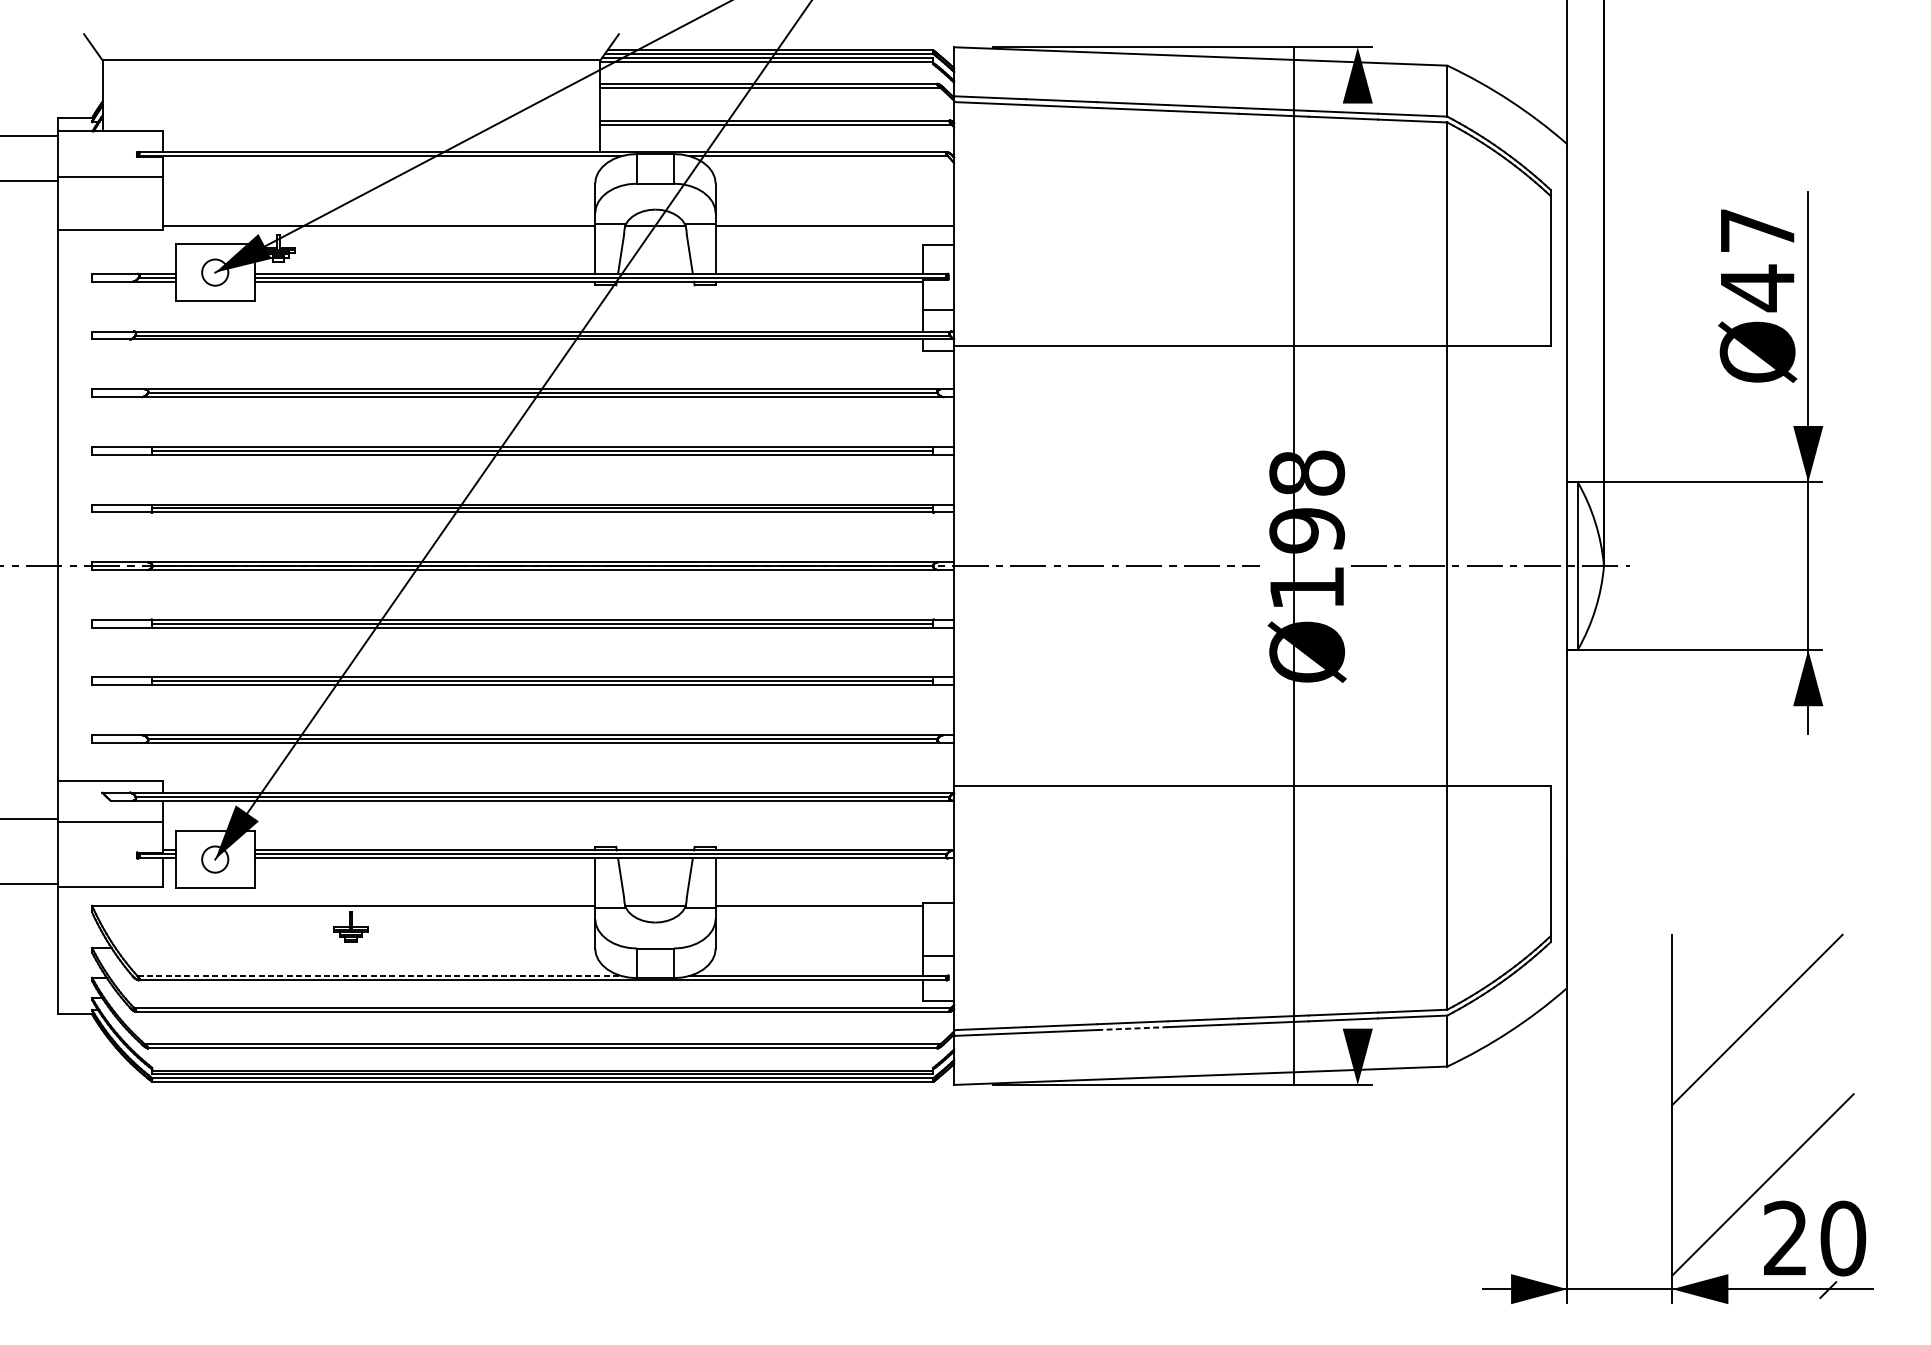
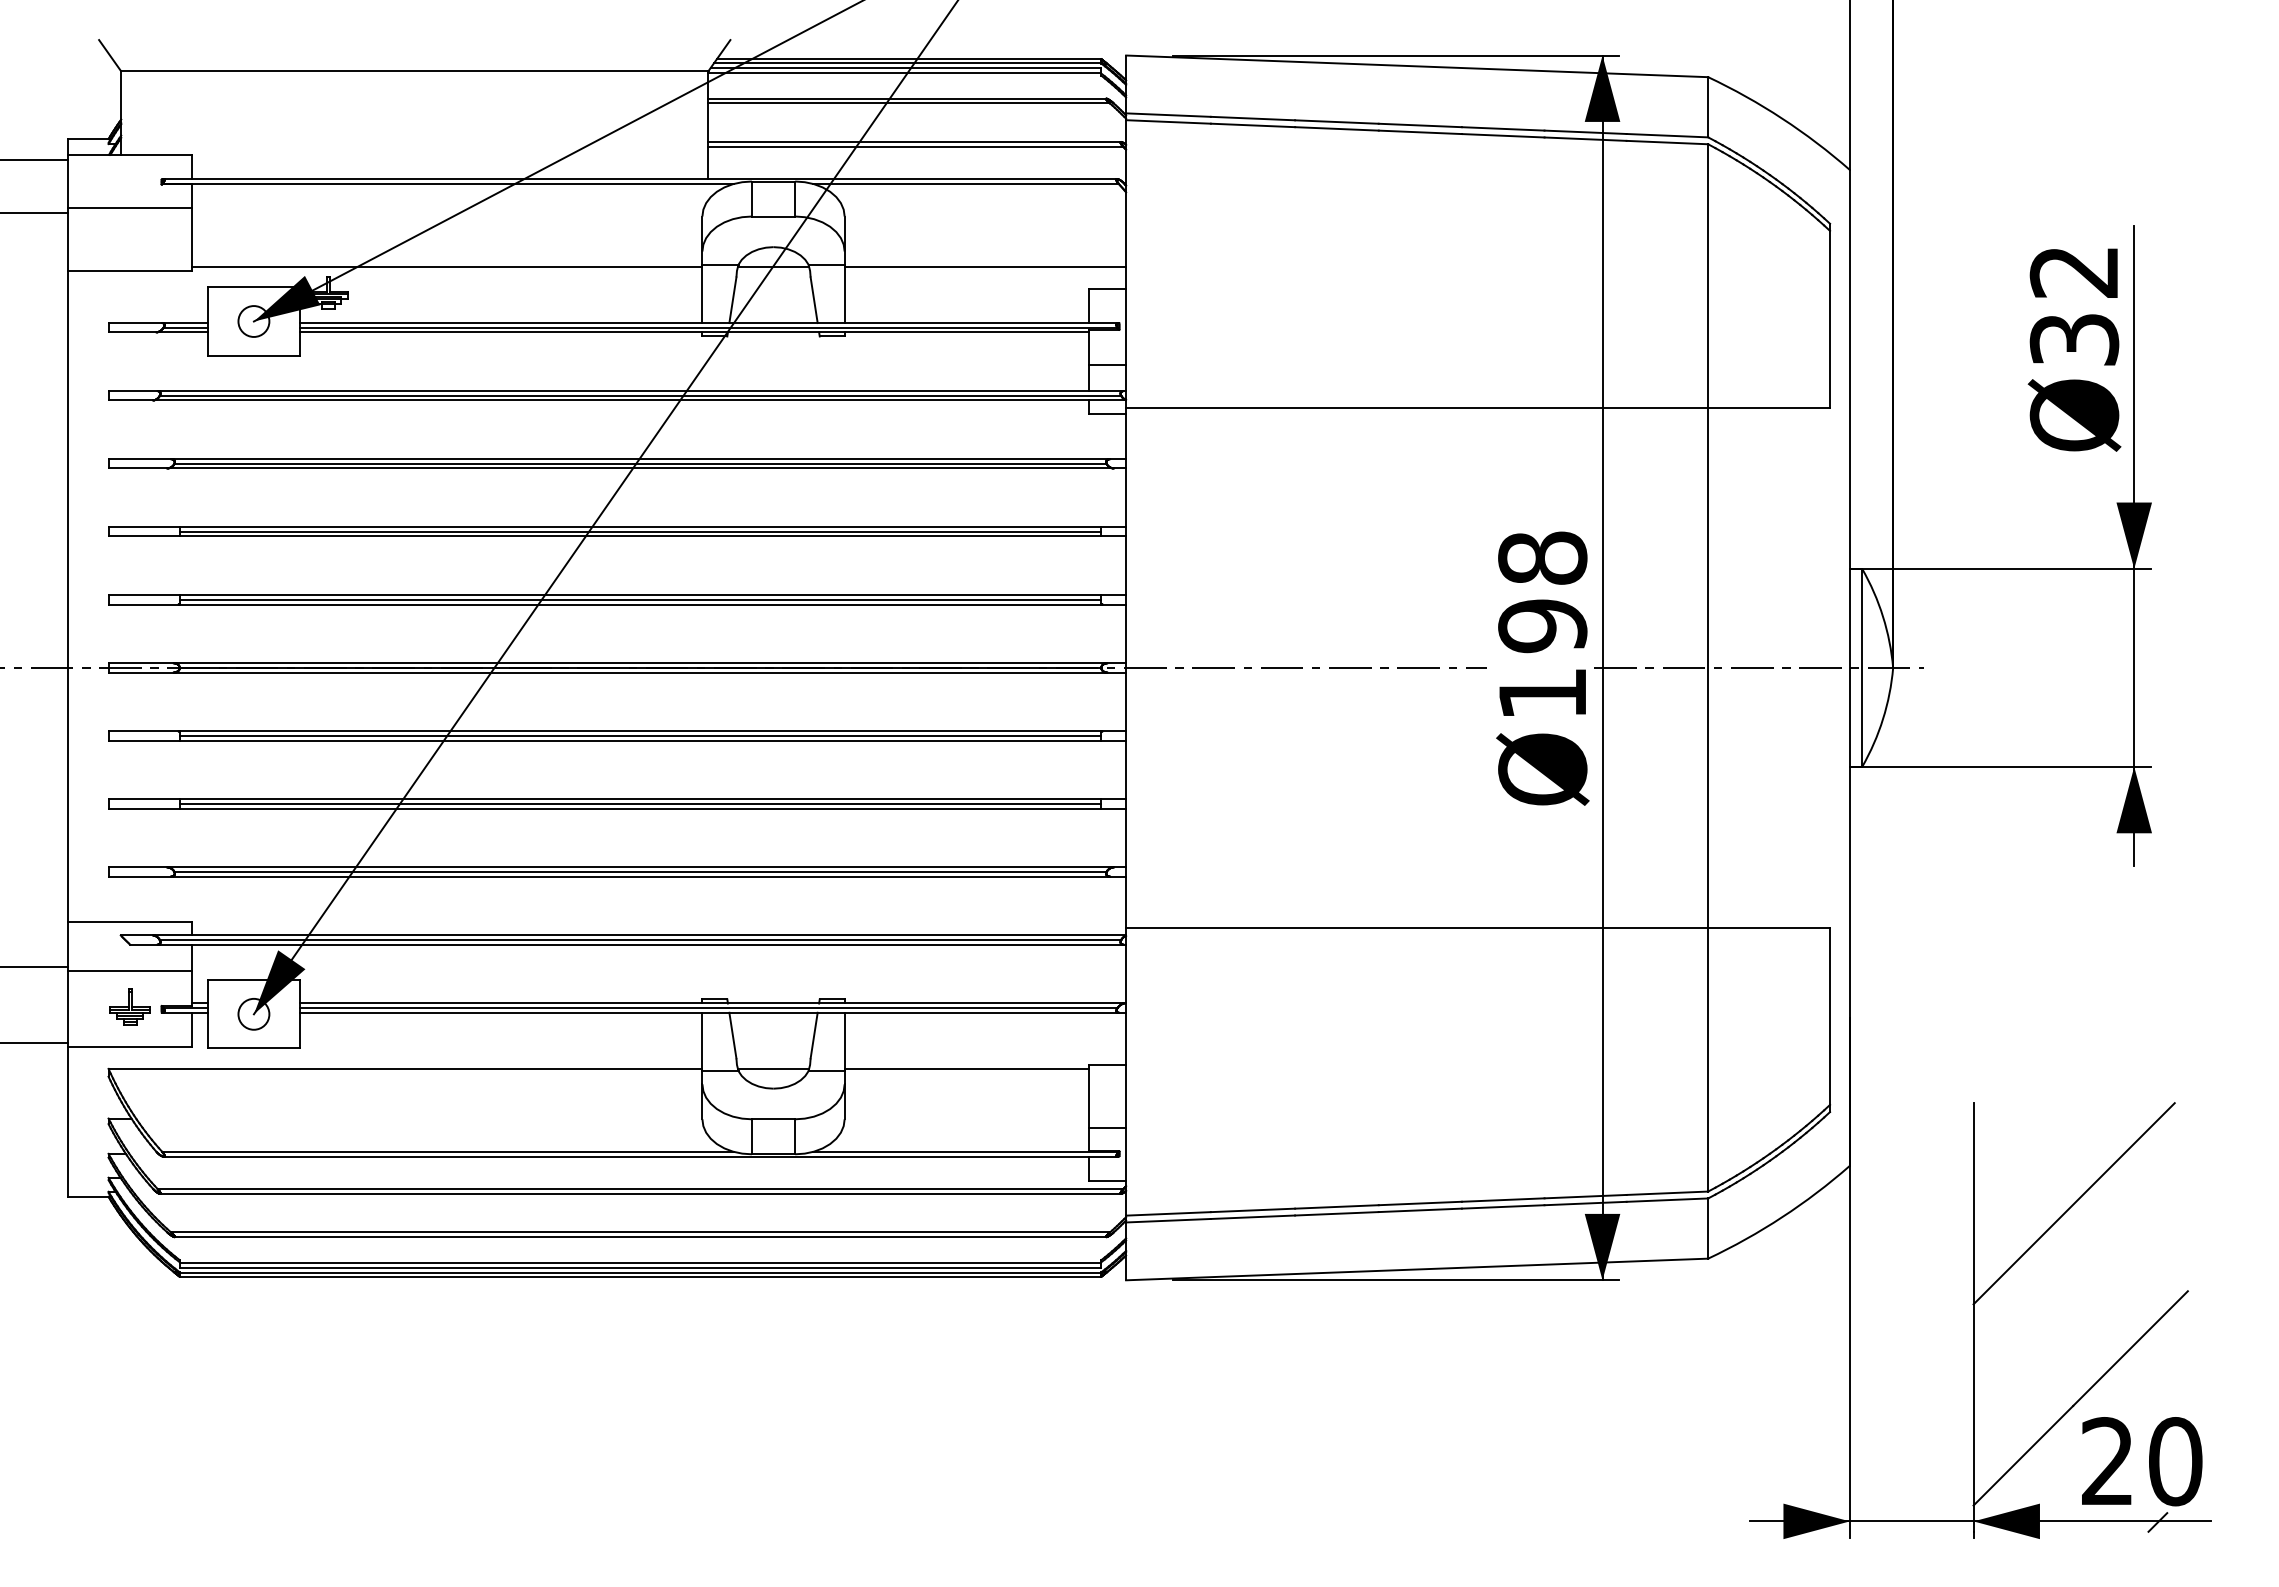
text: (1757, 260) -> (2074, 307), Ø47 -> Ø32
line: (1294, 565) -> (1602, 667), moved
part: (350, 926) -> (129, 1006), moved
line: (380, 975) -> (448, 1151), dashed -> solid
line: (1132, 1028) -> (1336, 1213), dashed -> solid

